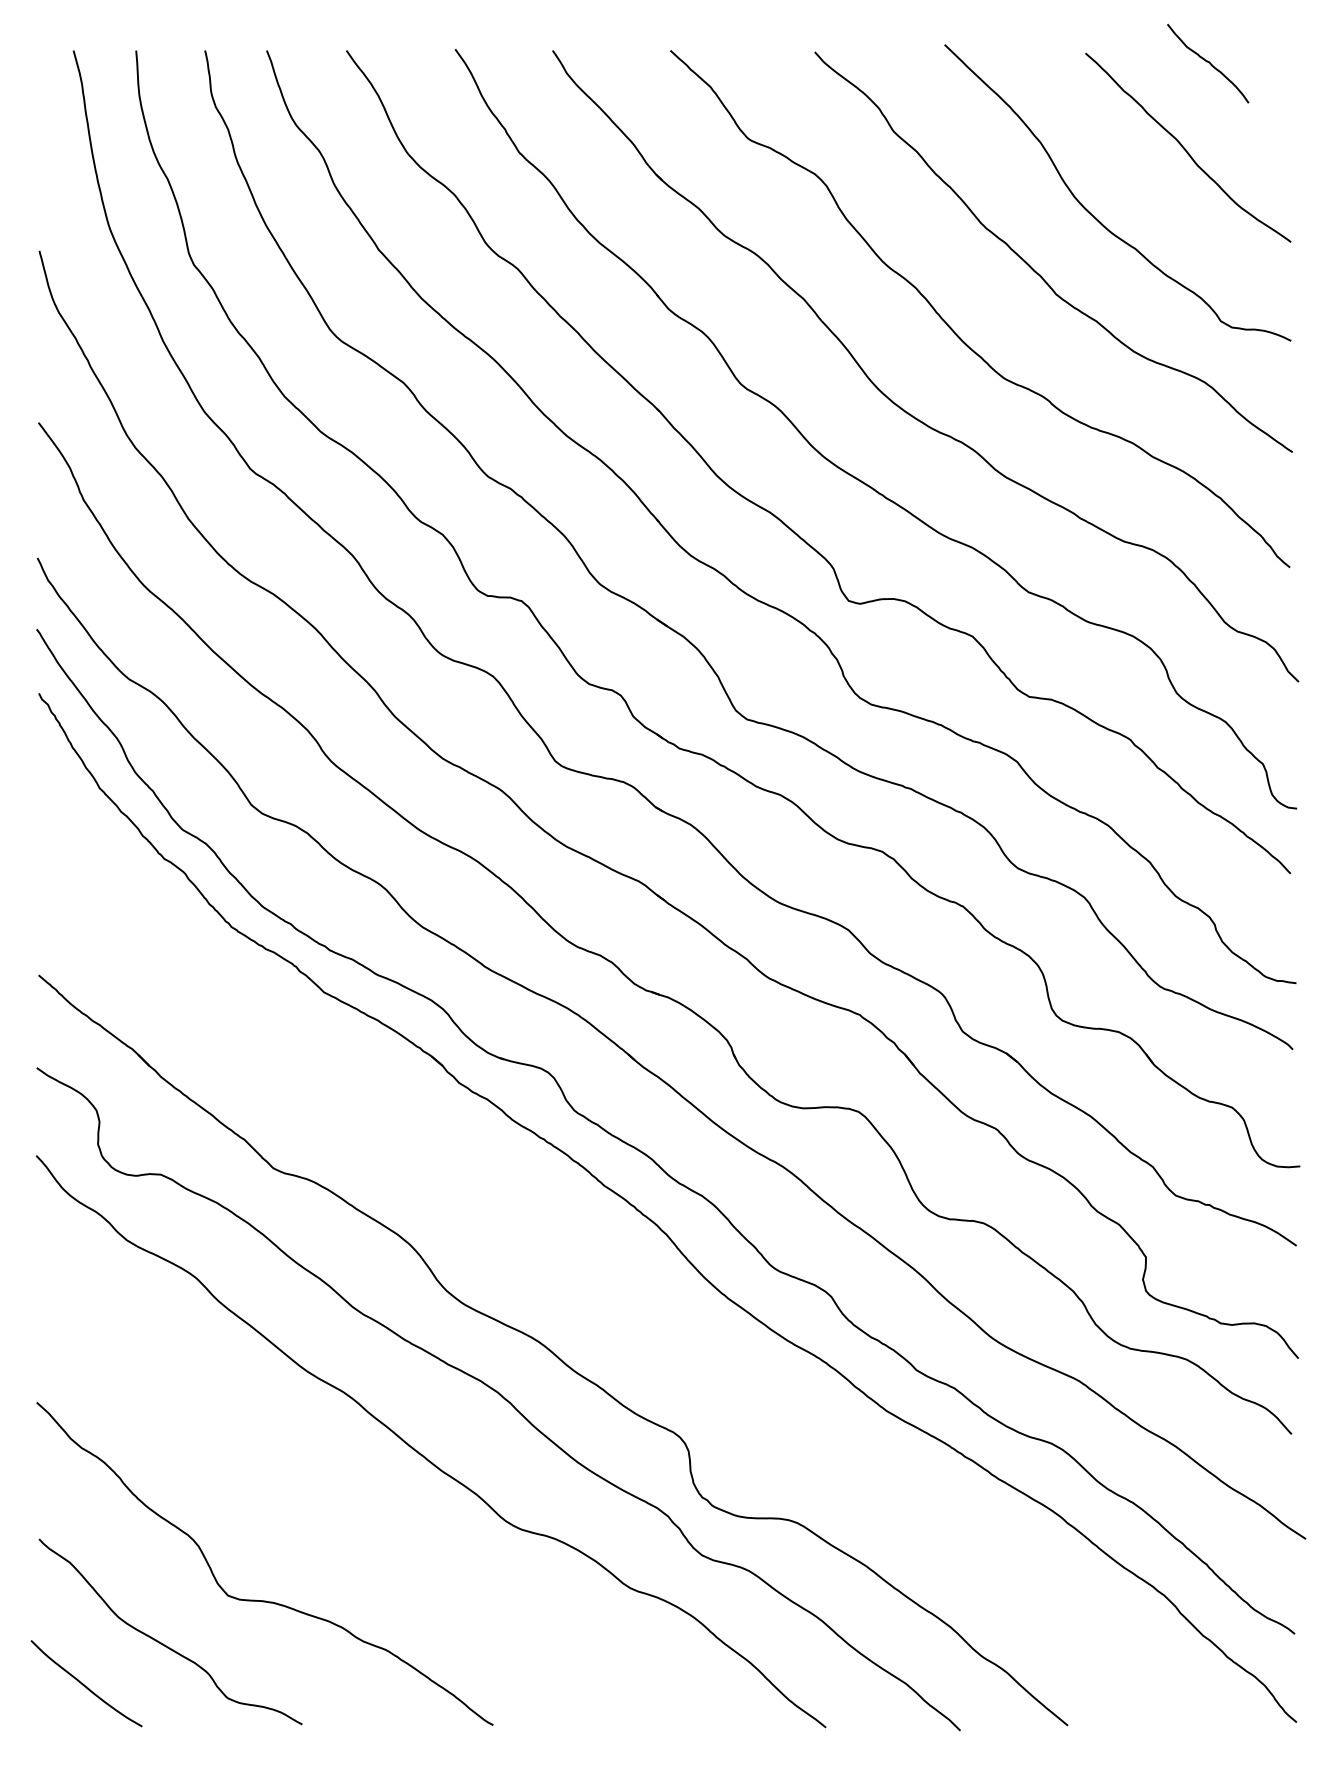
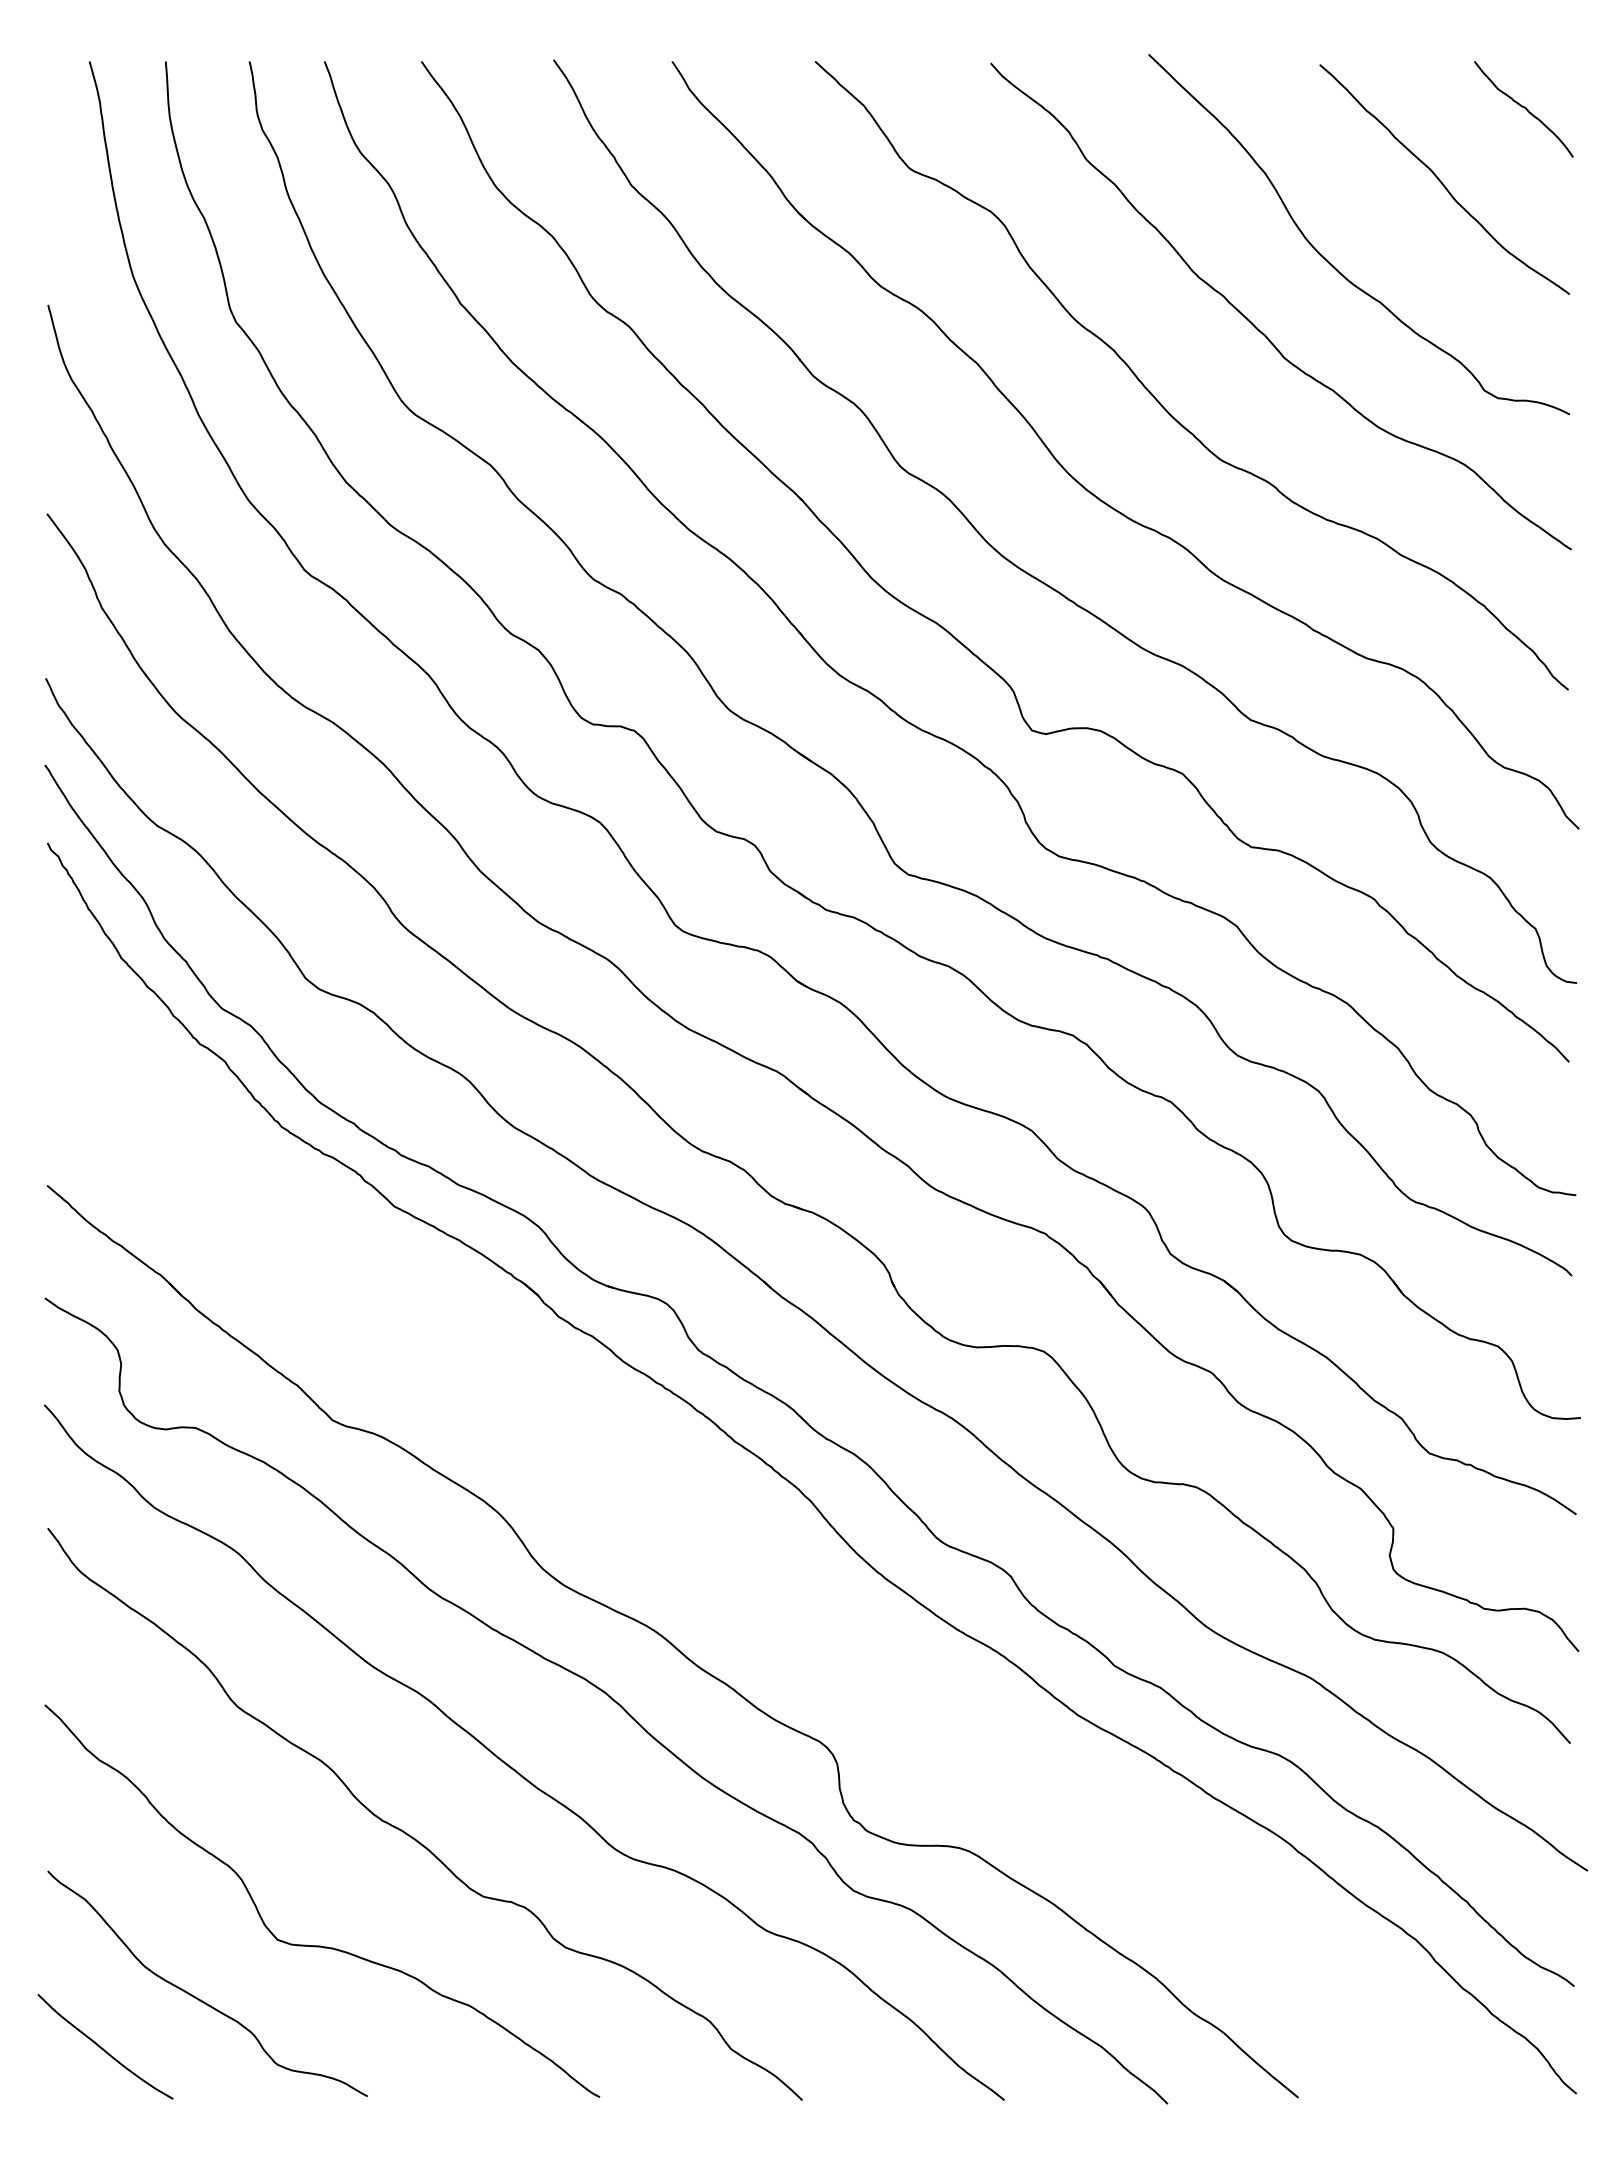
curve: (1208, 62) -> (1524, 108), moved
curve: (336, 1509) -> (409, 1834), added

